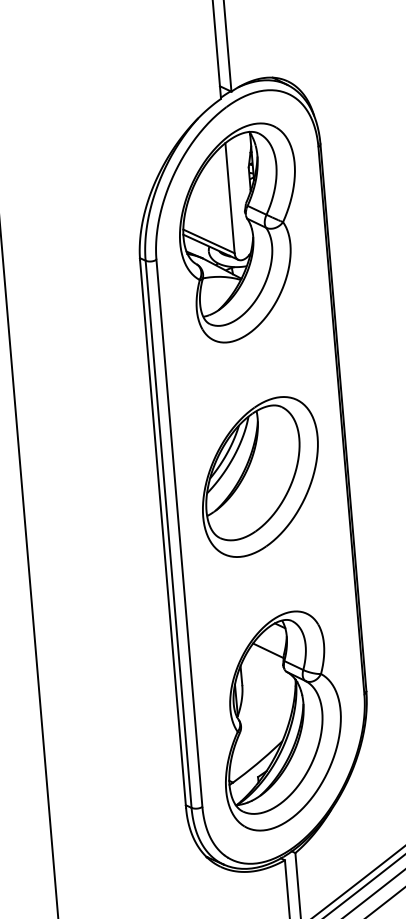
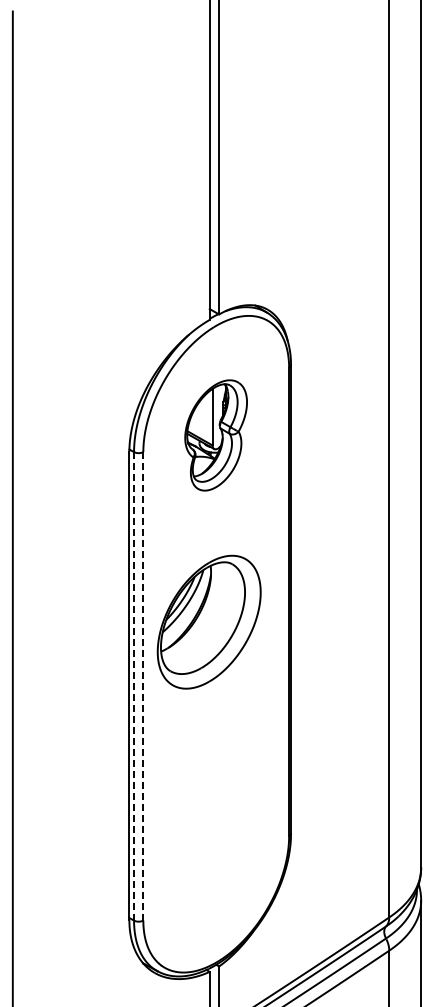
part: (239, 233) -> (215, 435), size x0.6
part: (259, 476) -> (208, 621), moved
line: (179, 533) -> (143, 686), solid -> dashed
line: (169, 534) -> (134, 686), solid -> dashed
part: (279, 720) -> (215, 852), removed

